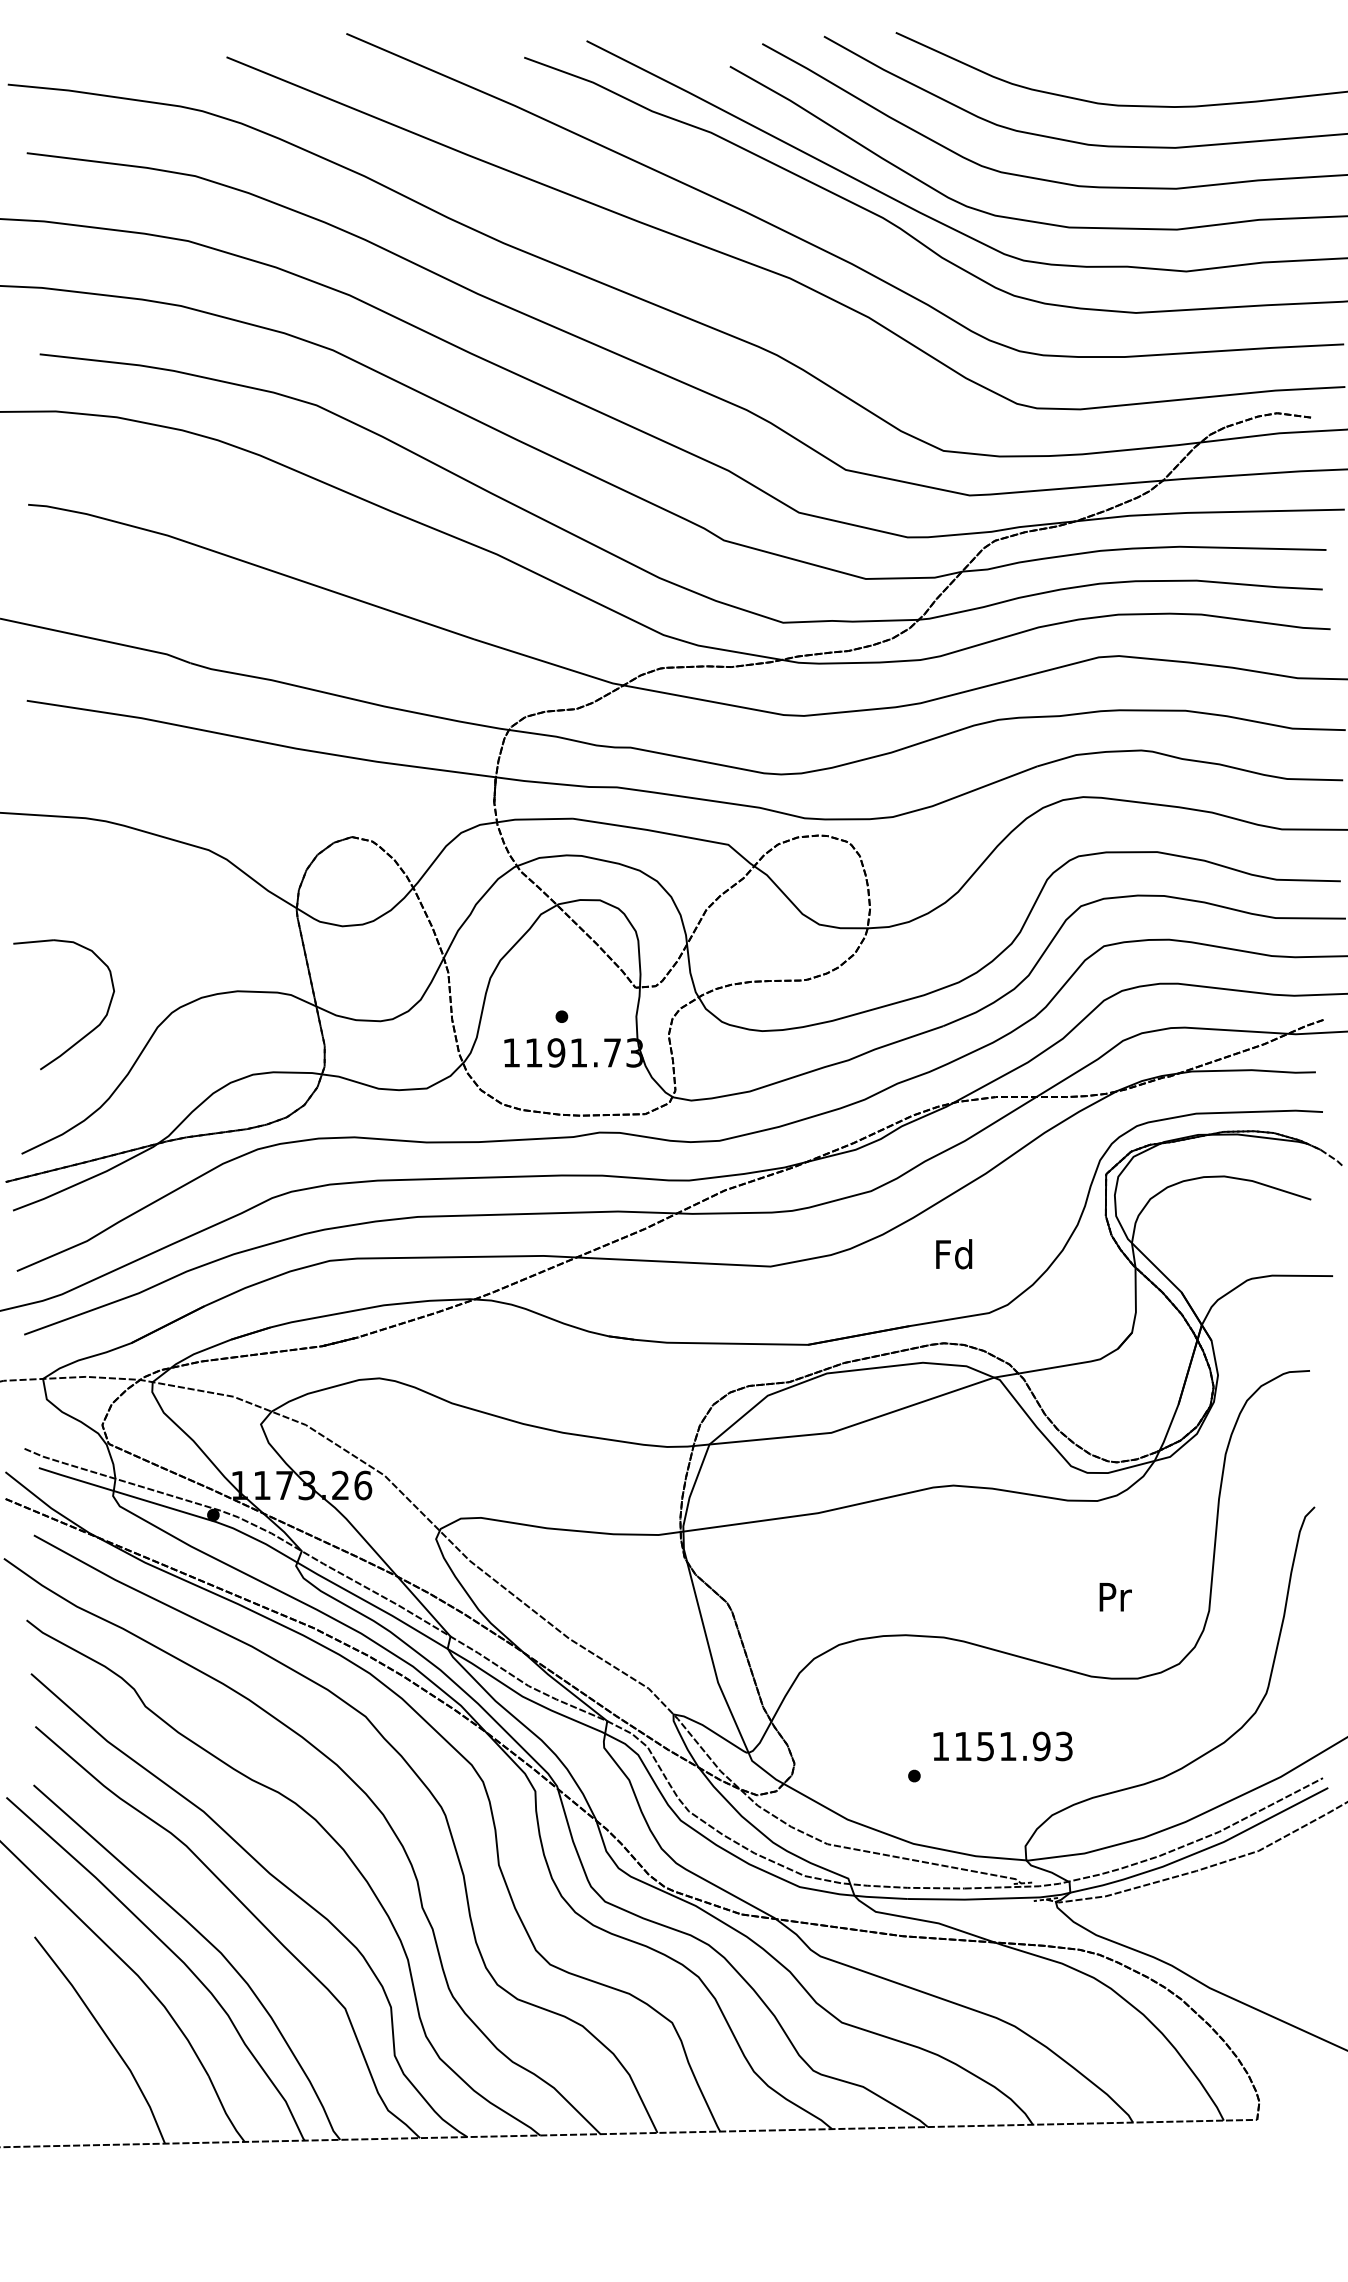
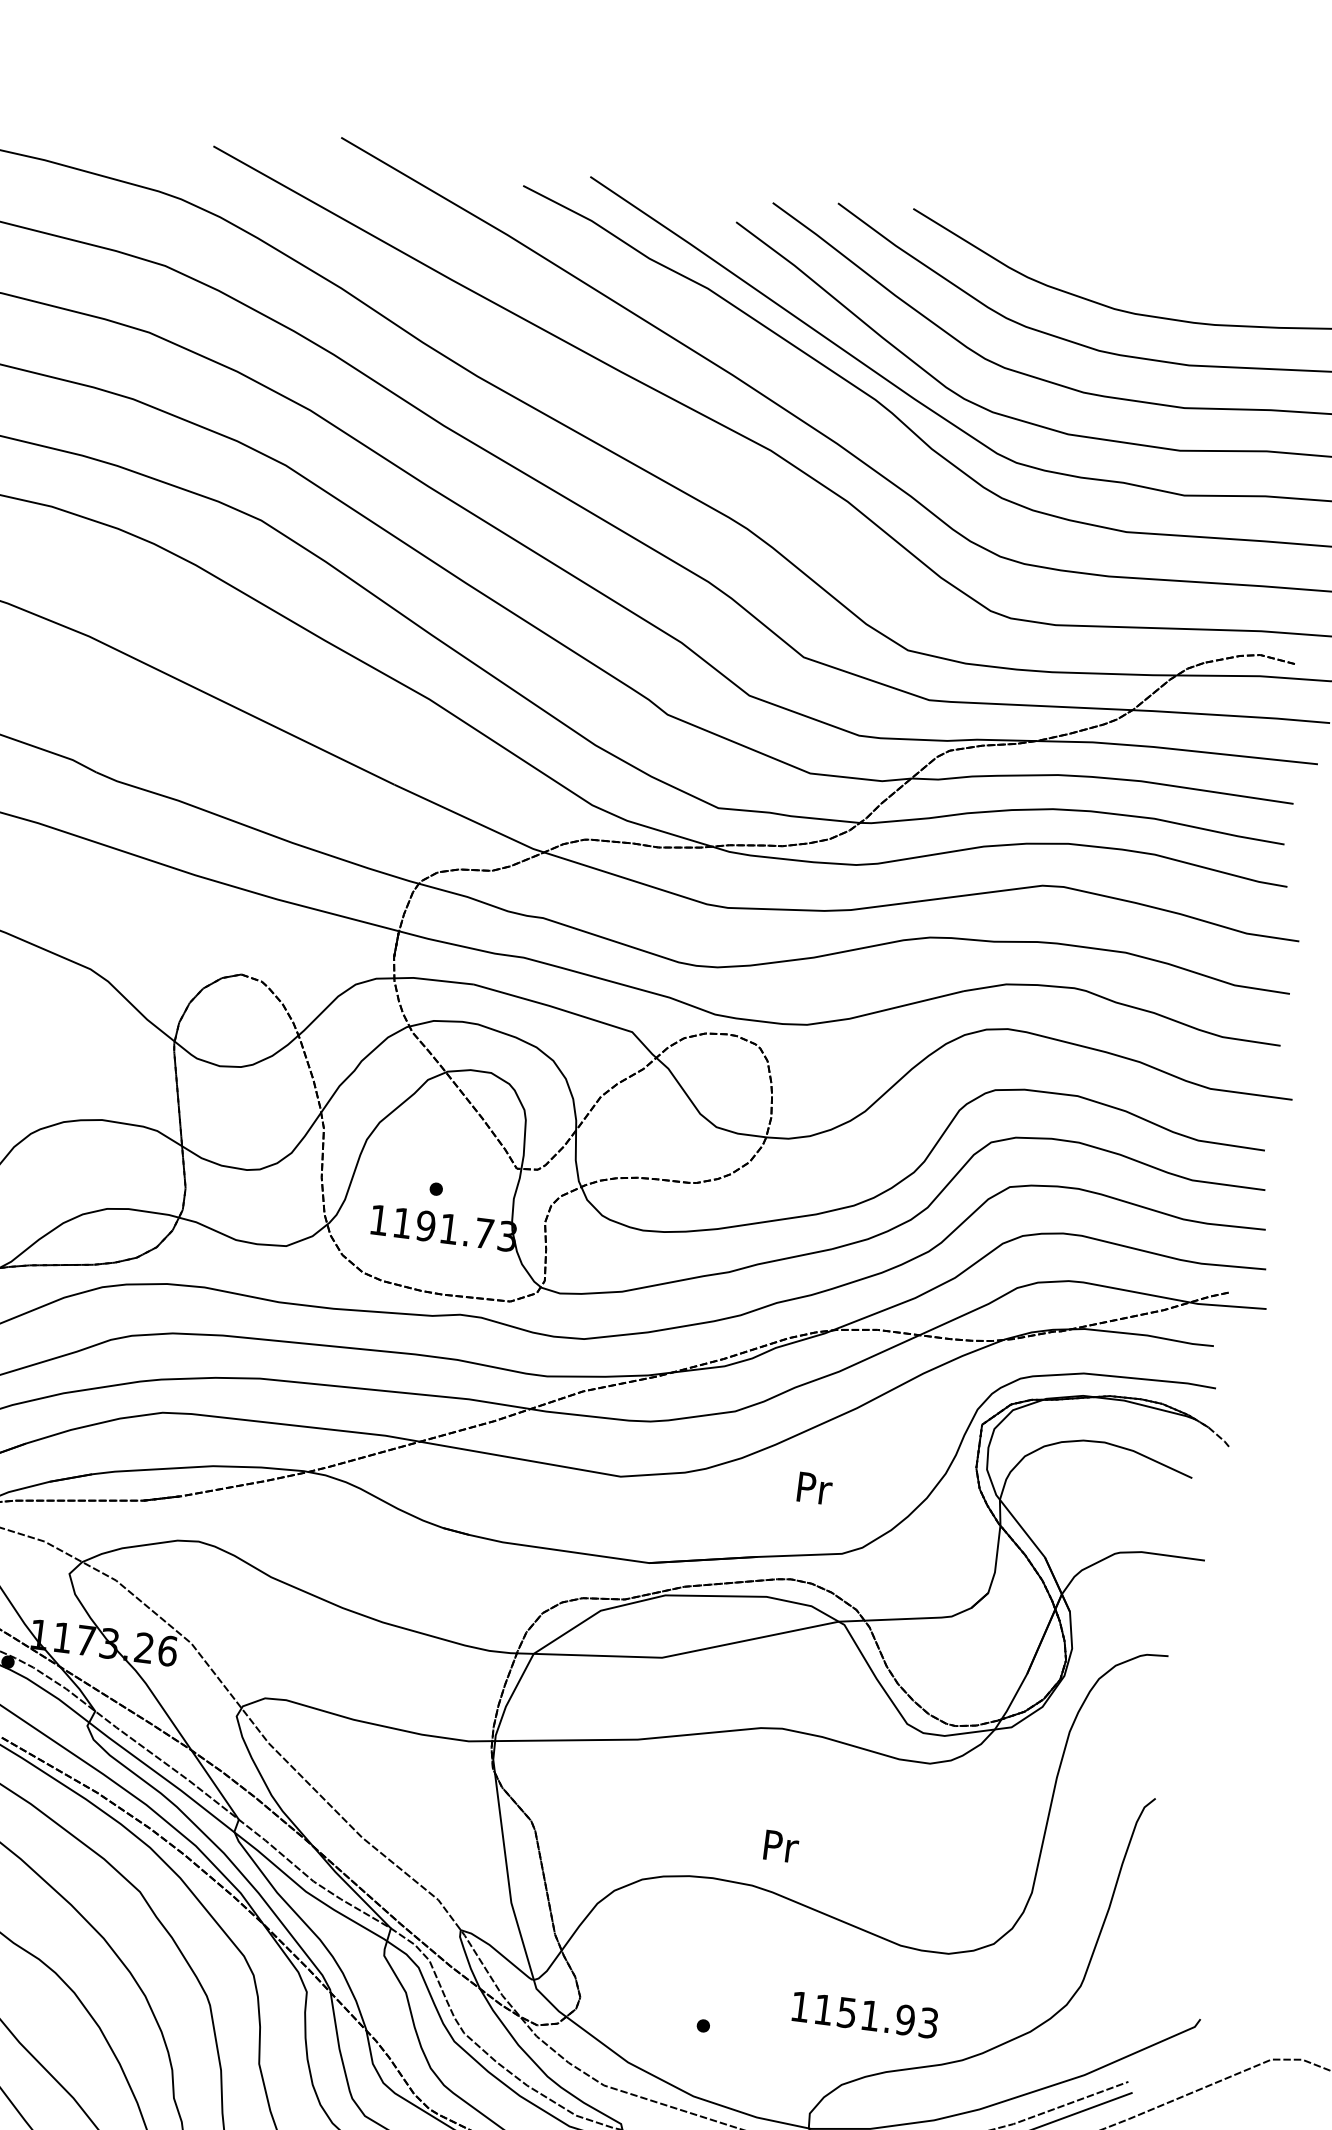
text: (954, 1254) -> (813, 1488), Fd -> Pr
text: (1115, 1597) -> (781, 1846), moved
text: (1002, 1746) -> (864, 2015), moved

